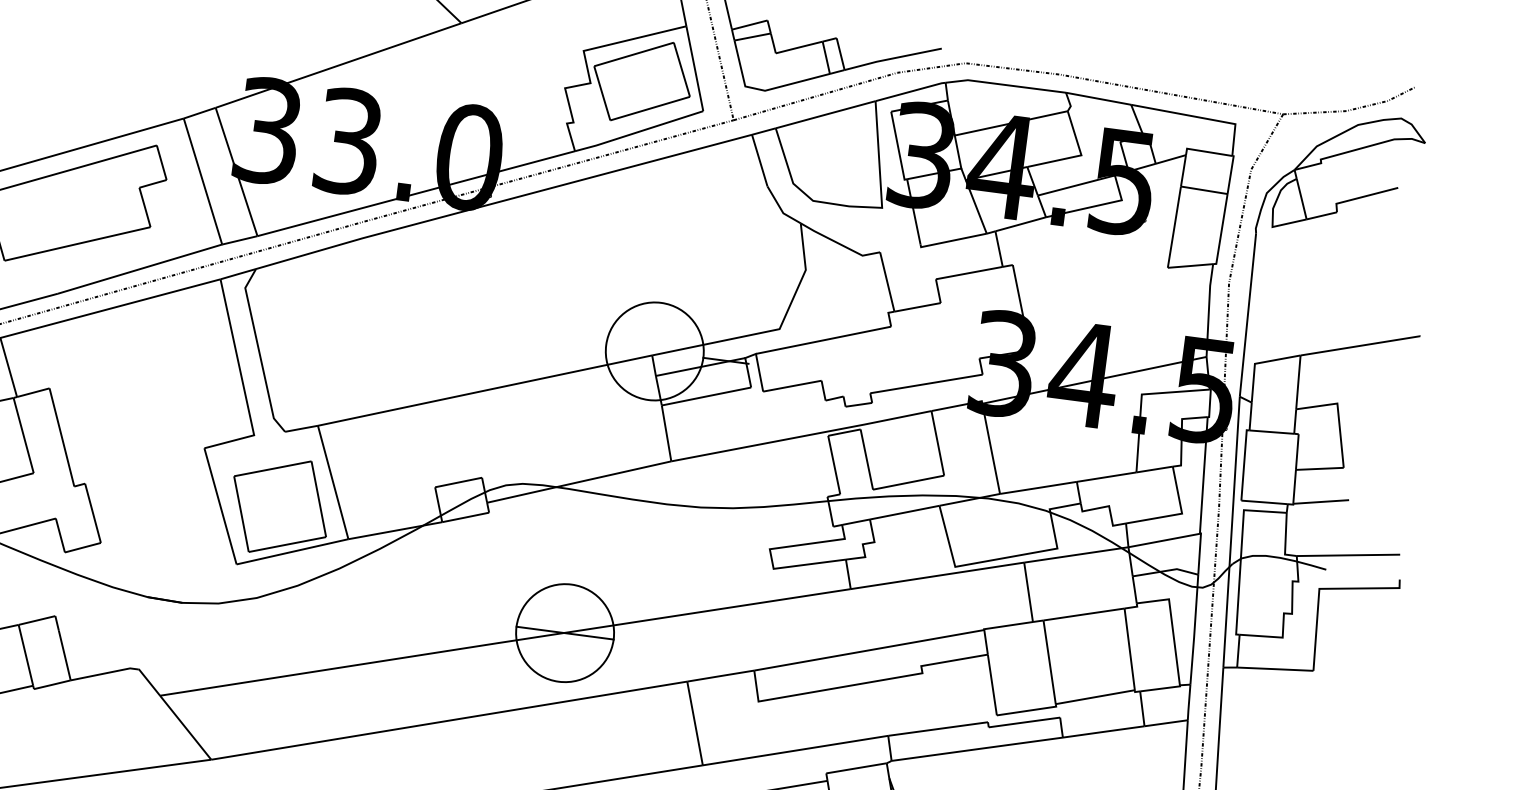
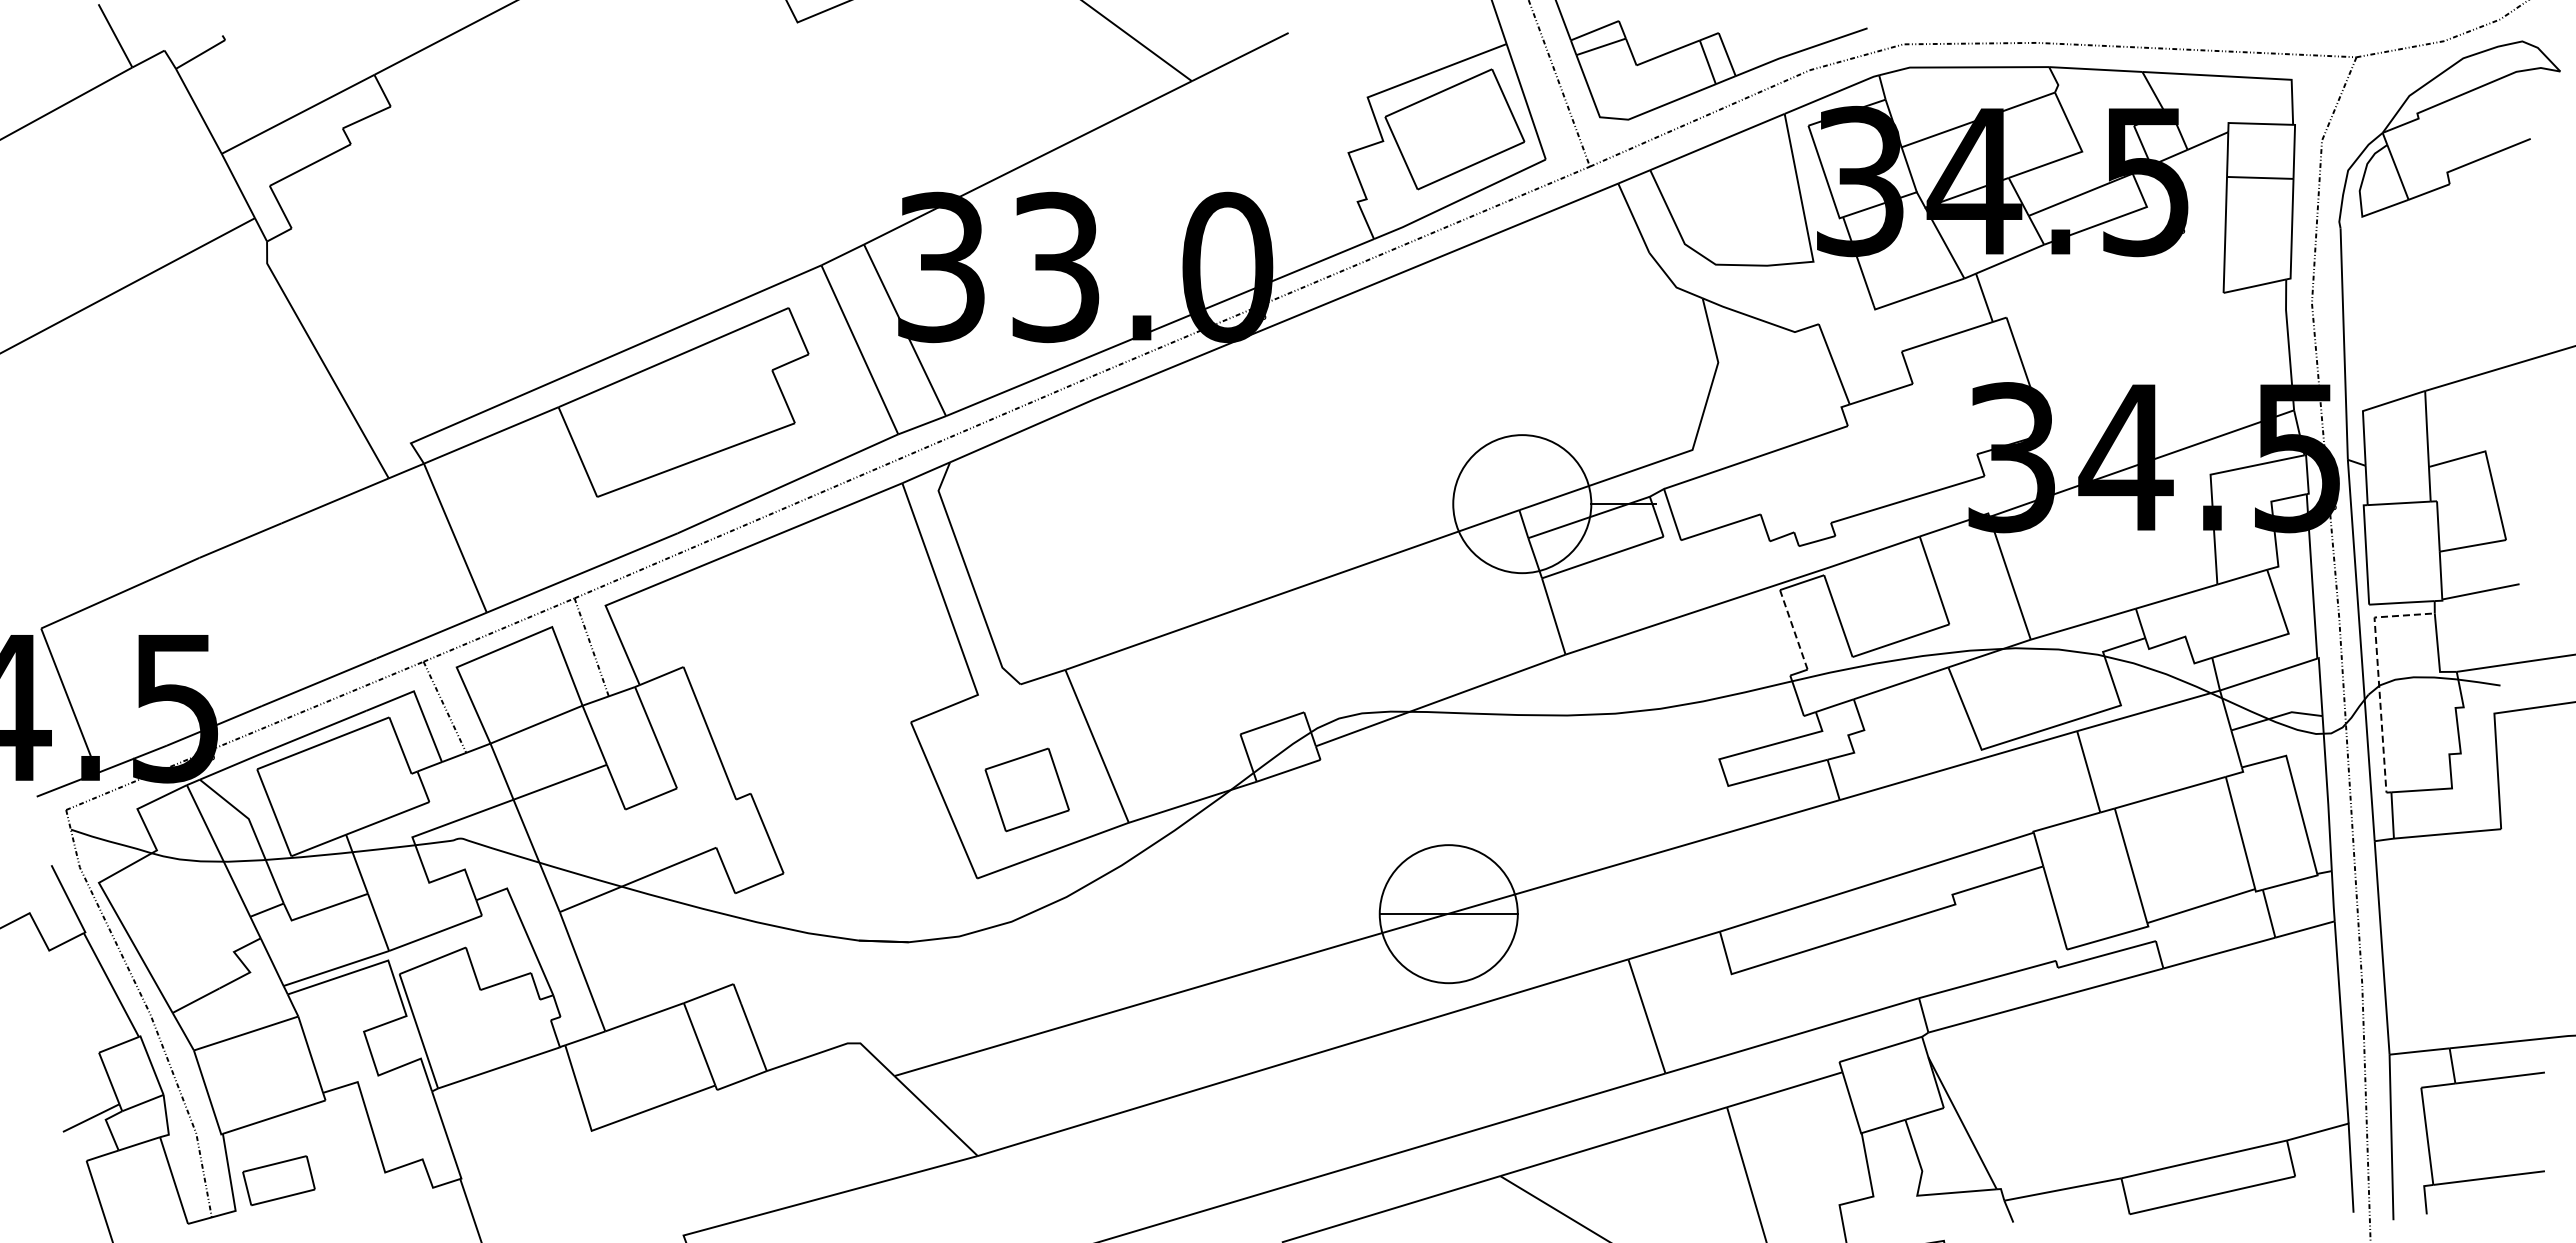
line: (834, 464) -> (1793, 629), solid -> dashed
part: (279, 506) -> (1026, 789), size x0.6
line: (1241, 552) -> (2378, 677), solid -> dashed

